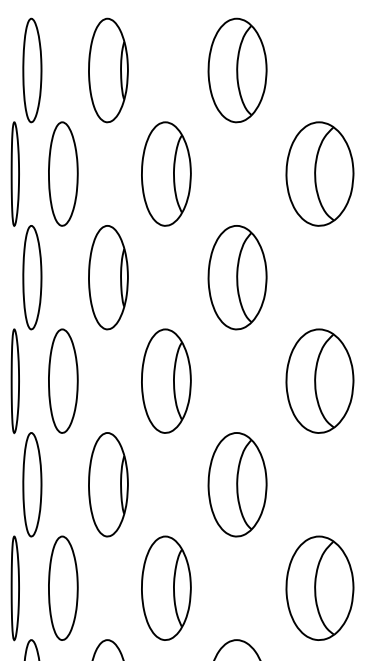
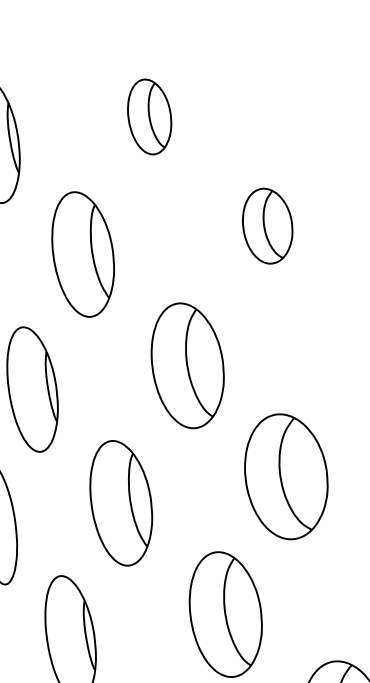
part: (237, 70) -> (149, 116), size x0.6
part: (319, 173) -> (267, 225), size x0.6
part: (319, 380) -> (285, 475), moved

